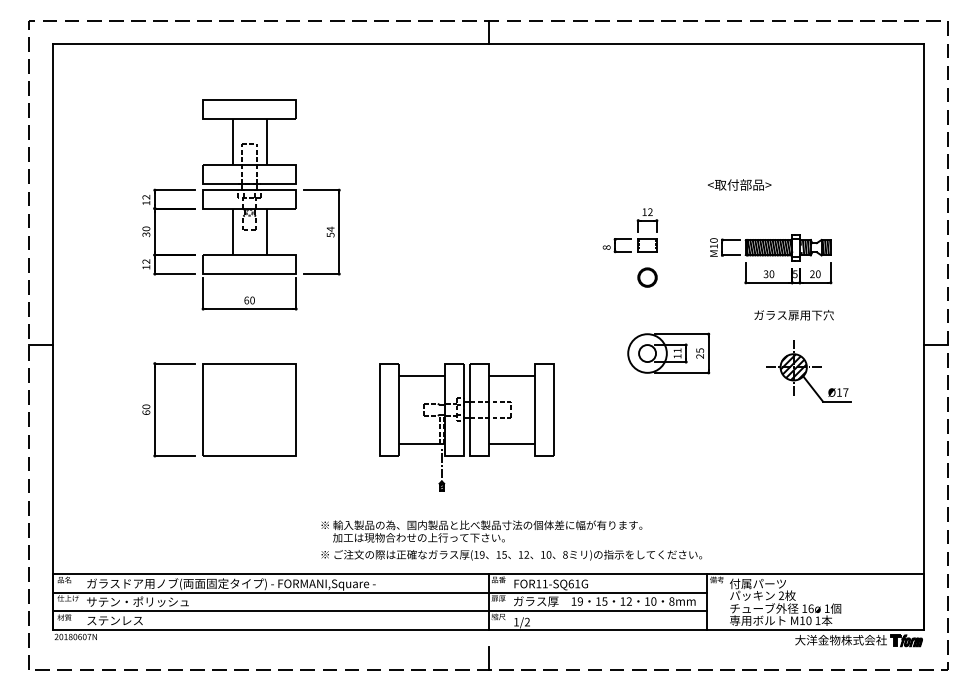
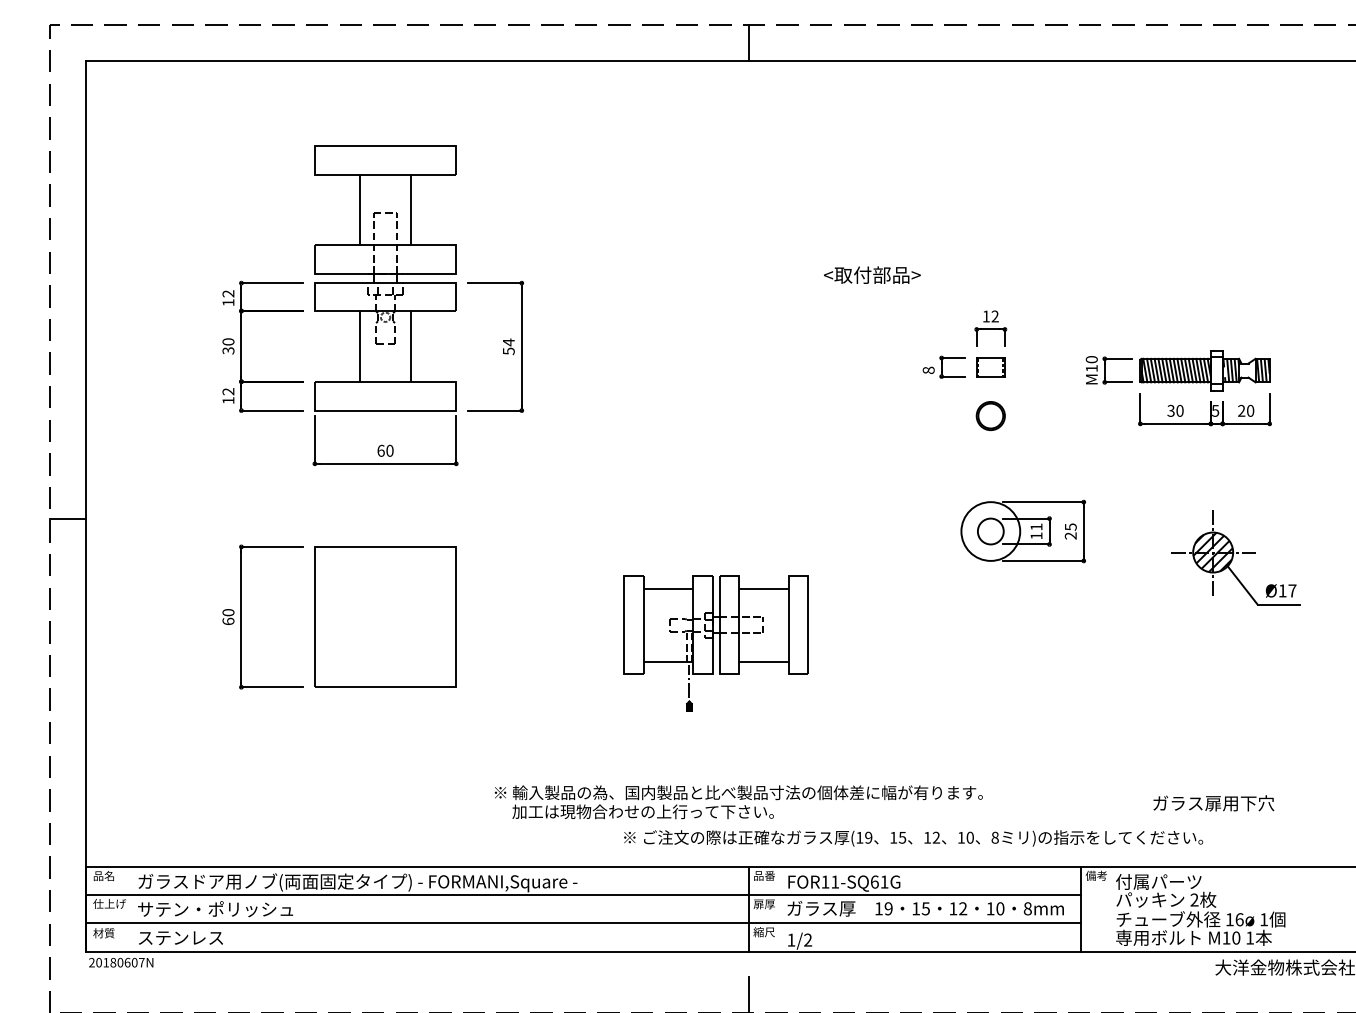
text: (739, 184) -> (872, 274), moved
text: (793, 315) -> (1212, 803), moved
part: (466, 427) -> (715, 644), size x0.7
text: (511, 555) -> (913, 838), moved

